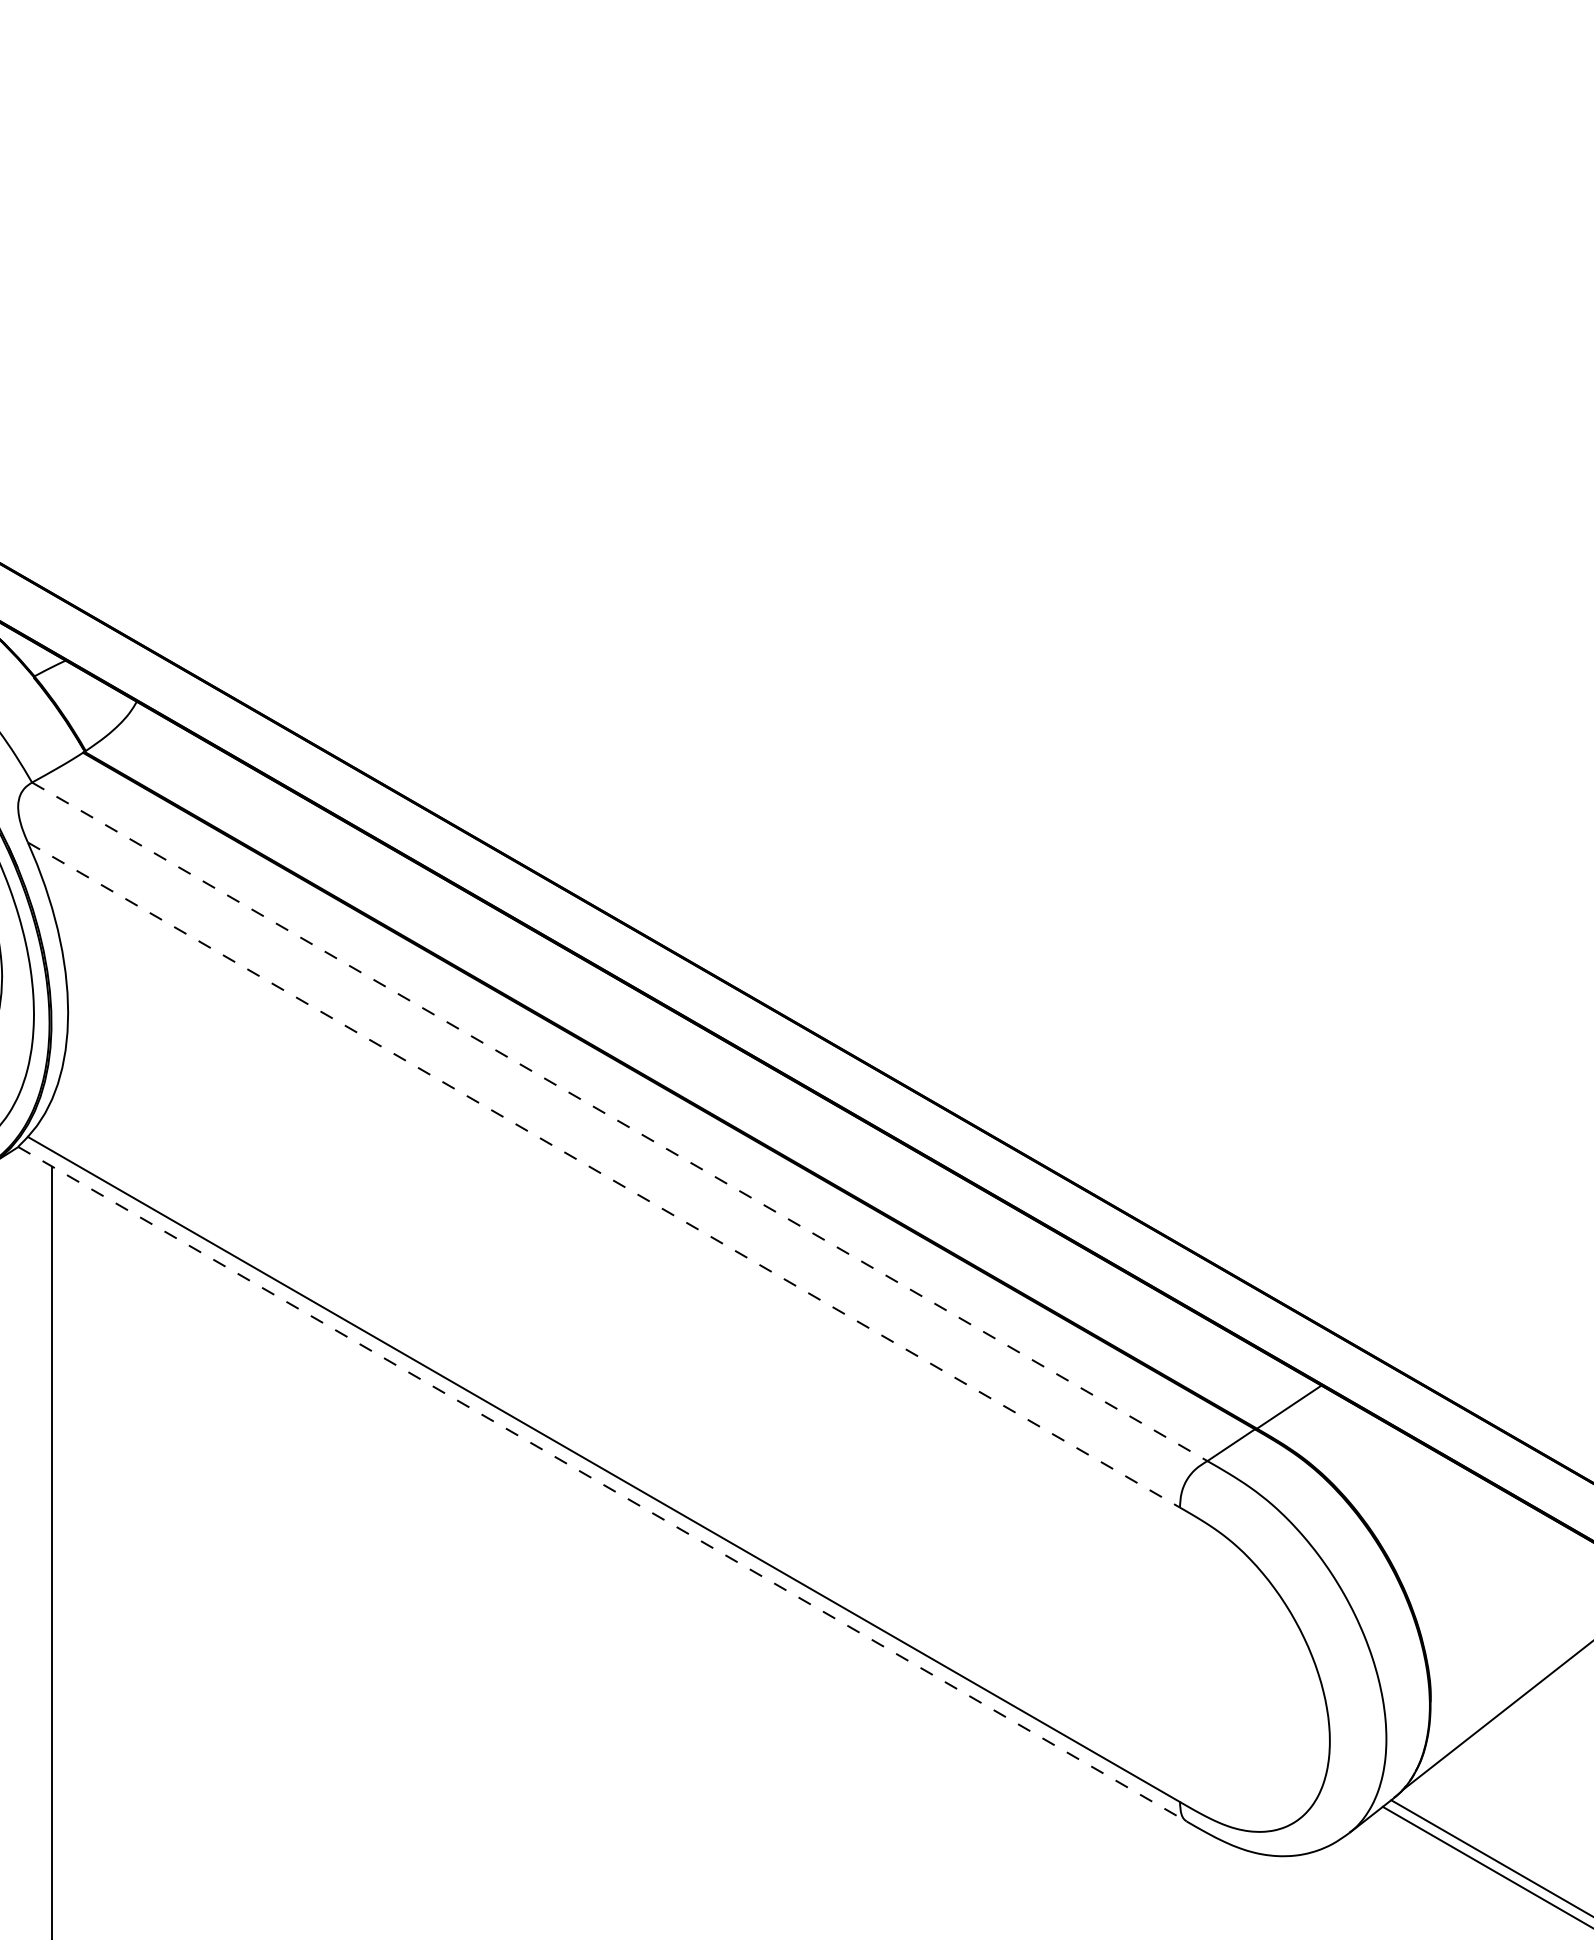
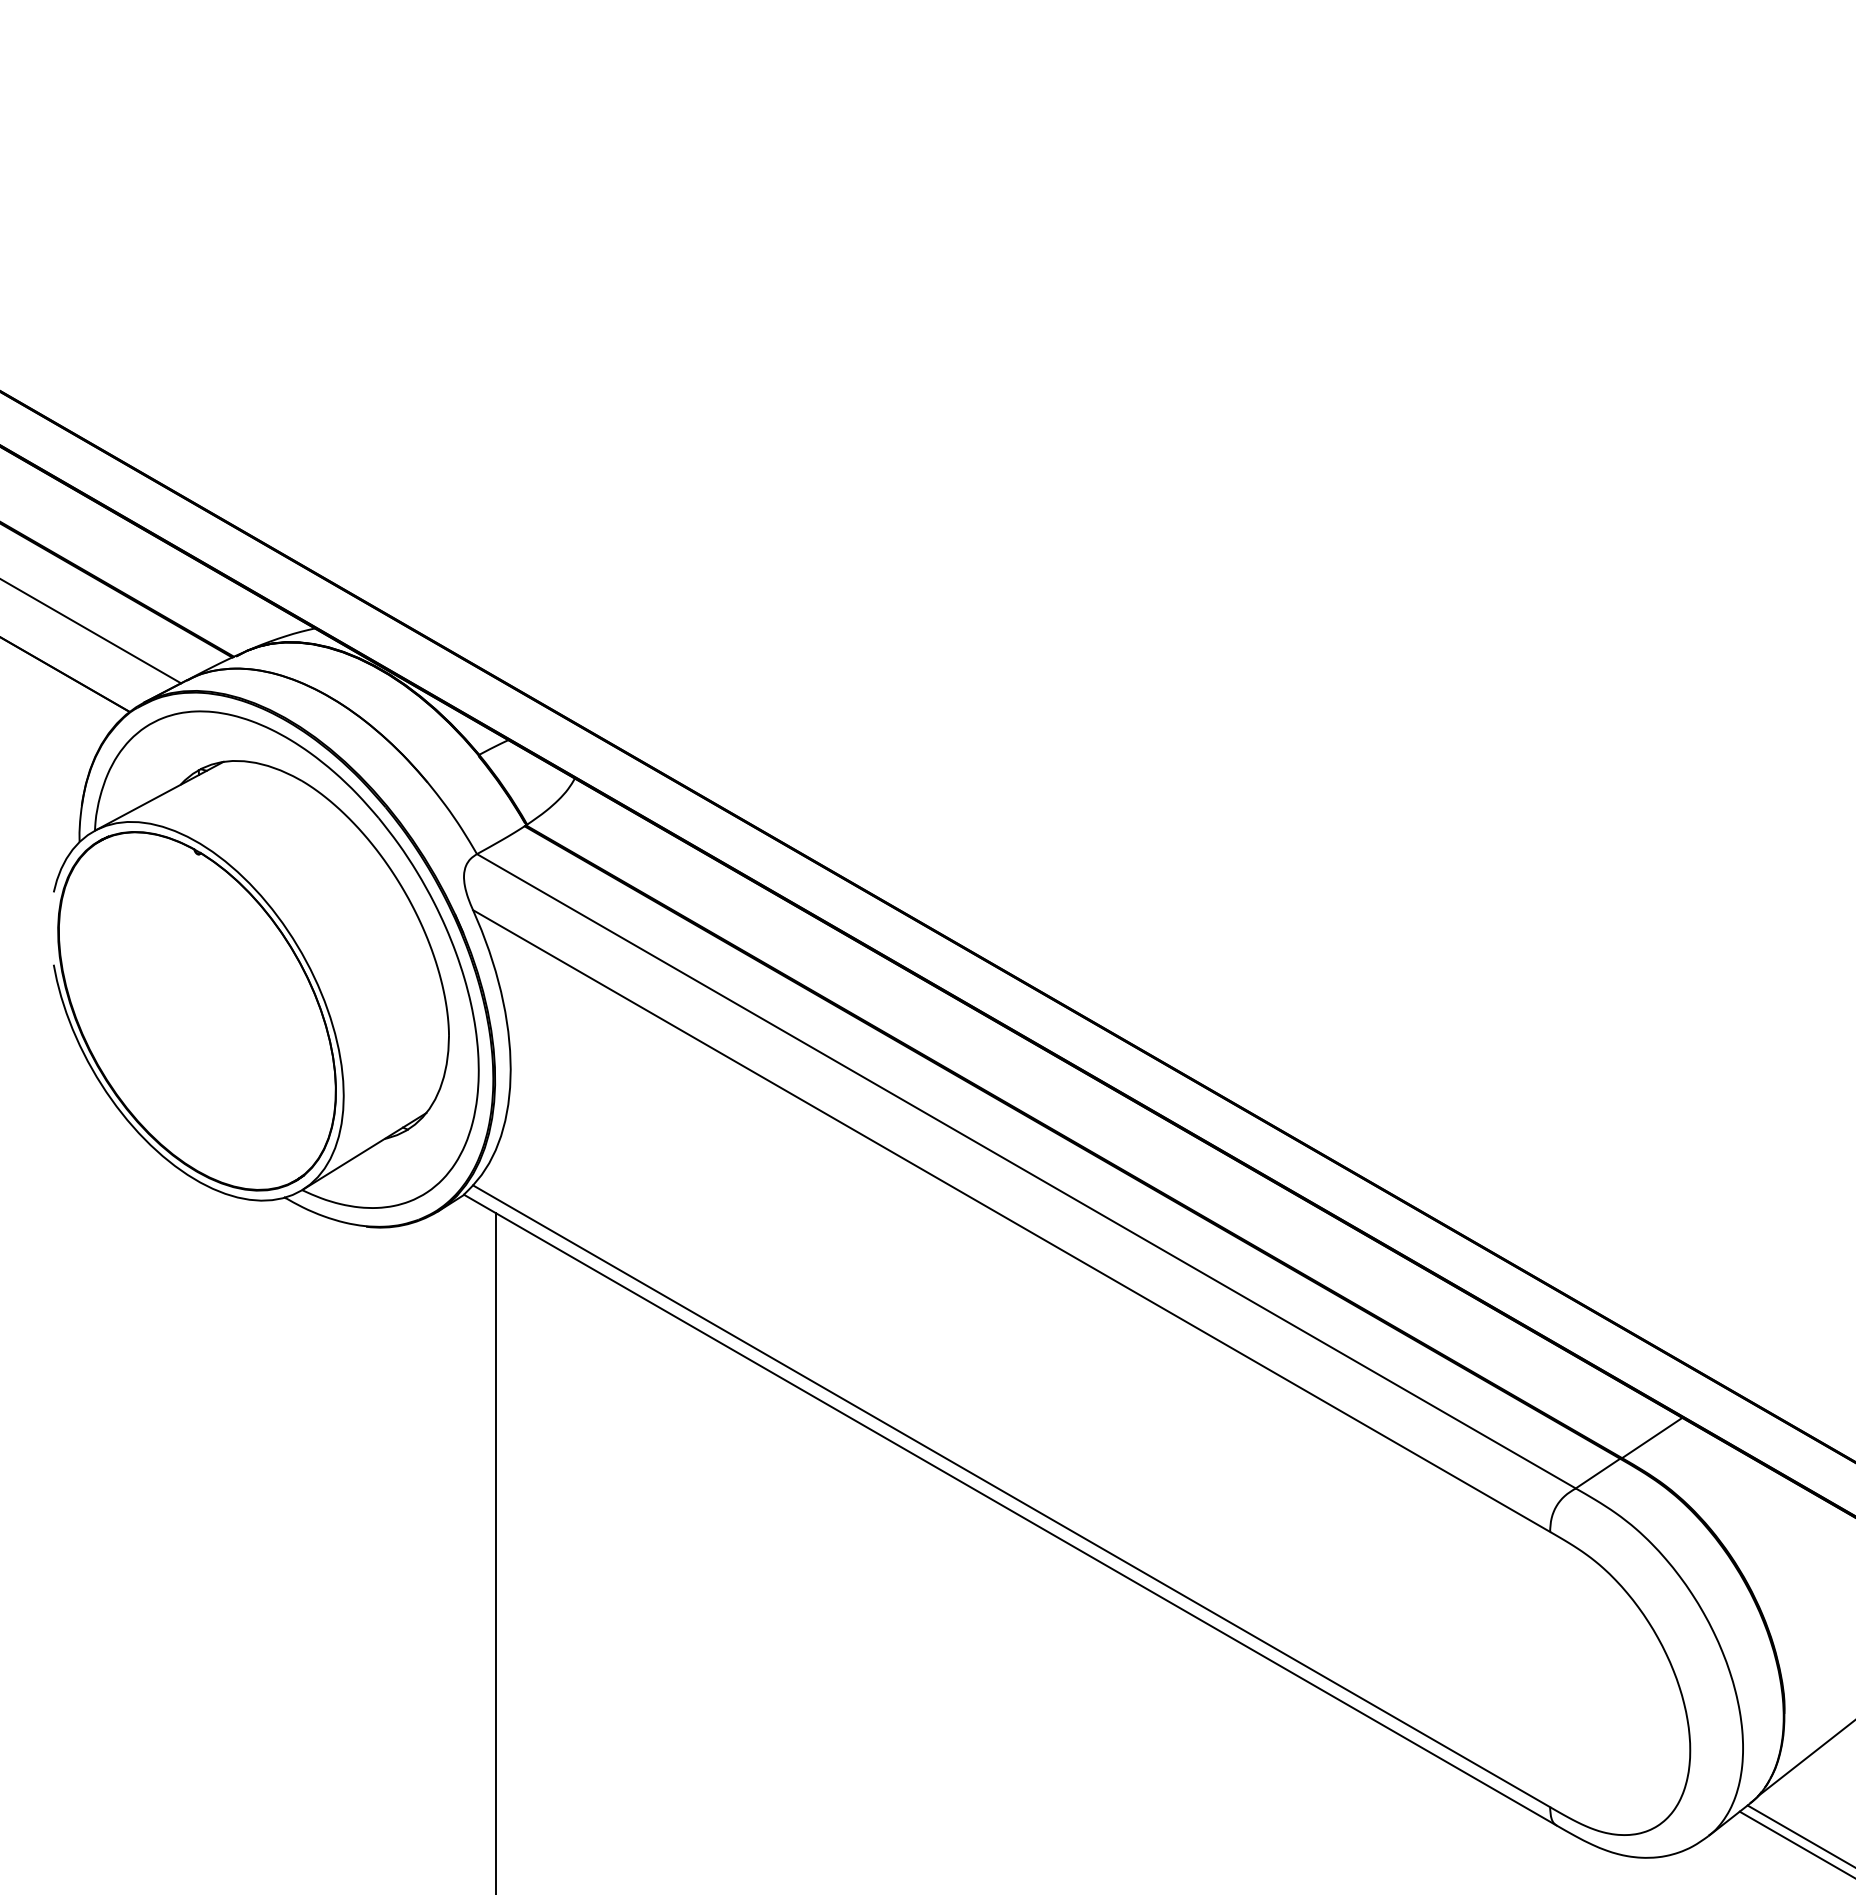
line: (619, 1122) -> (1026, 1171), dashed -> solid
line: (603, 1175) -> (1011, 1221), dashed -> solid
line: (602, 1484) -> (1010, 1510), dashed -> solid

